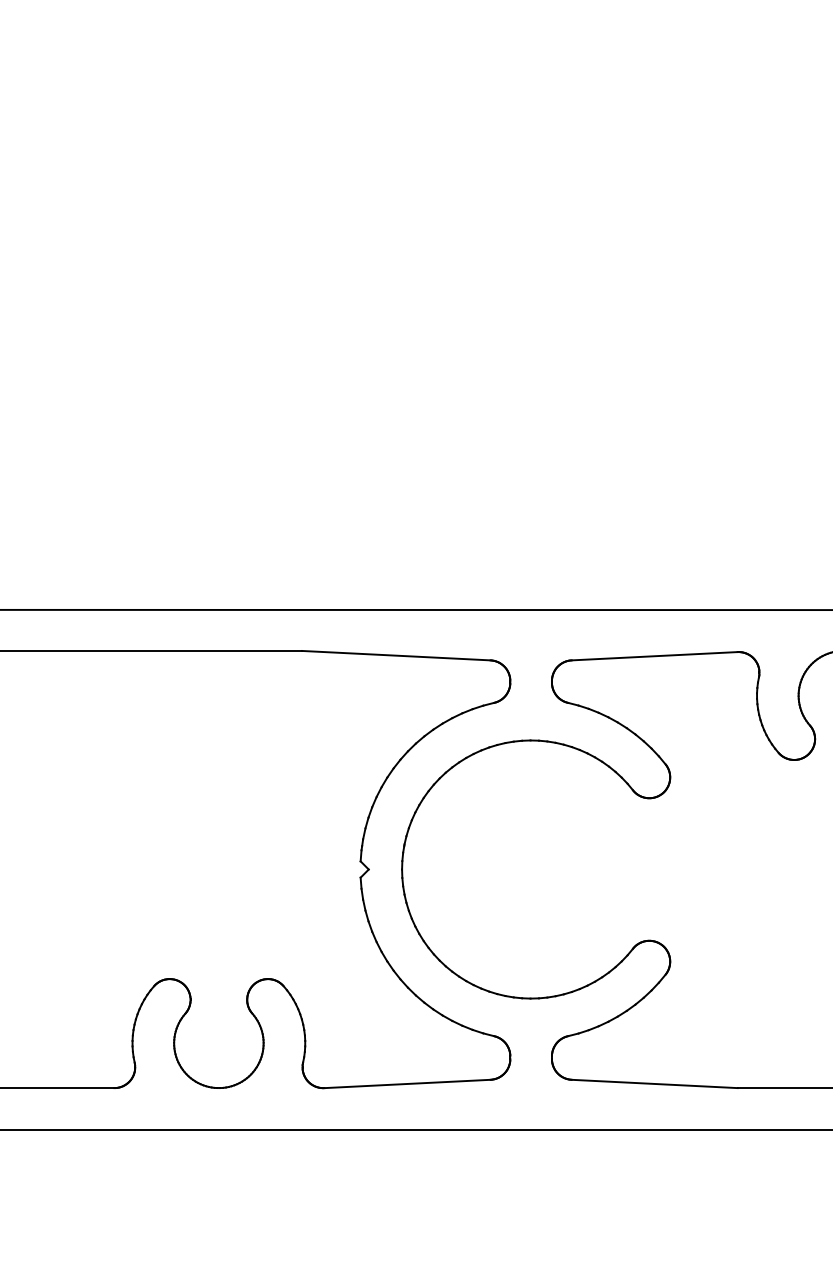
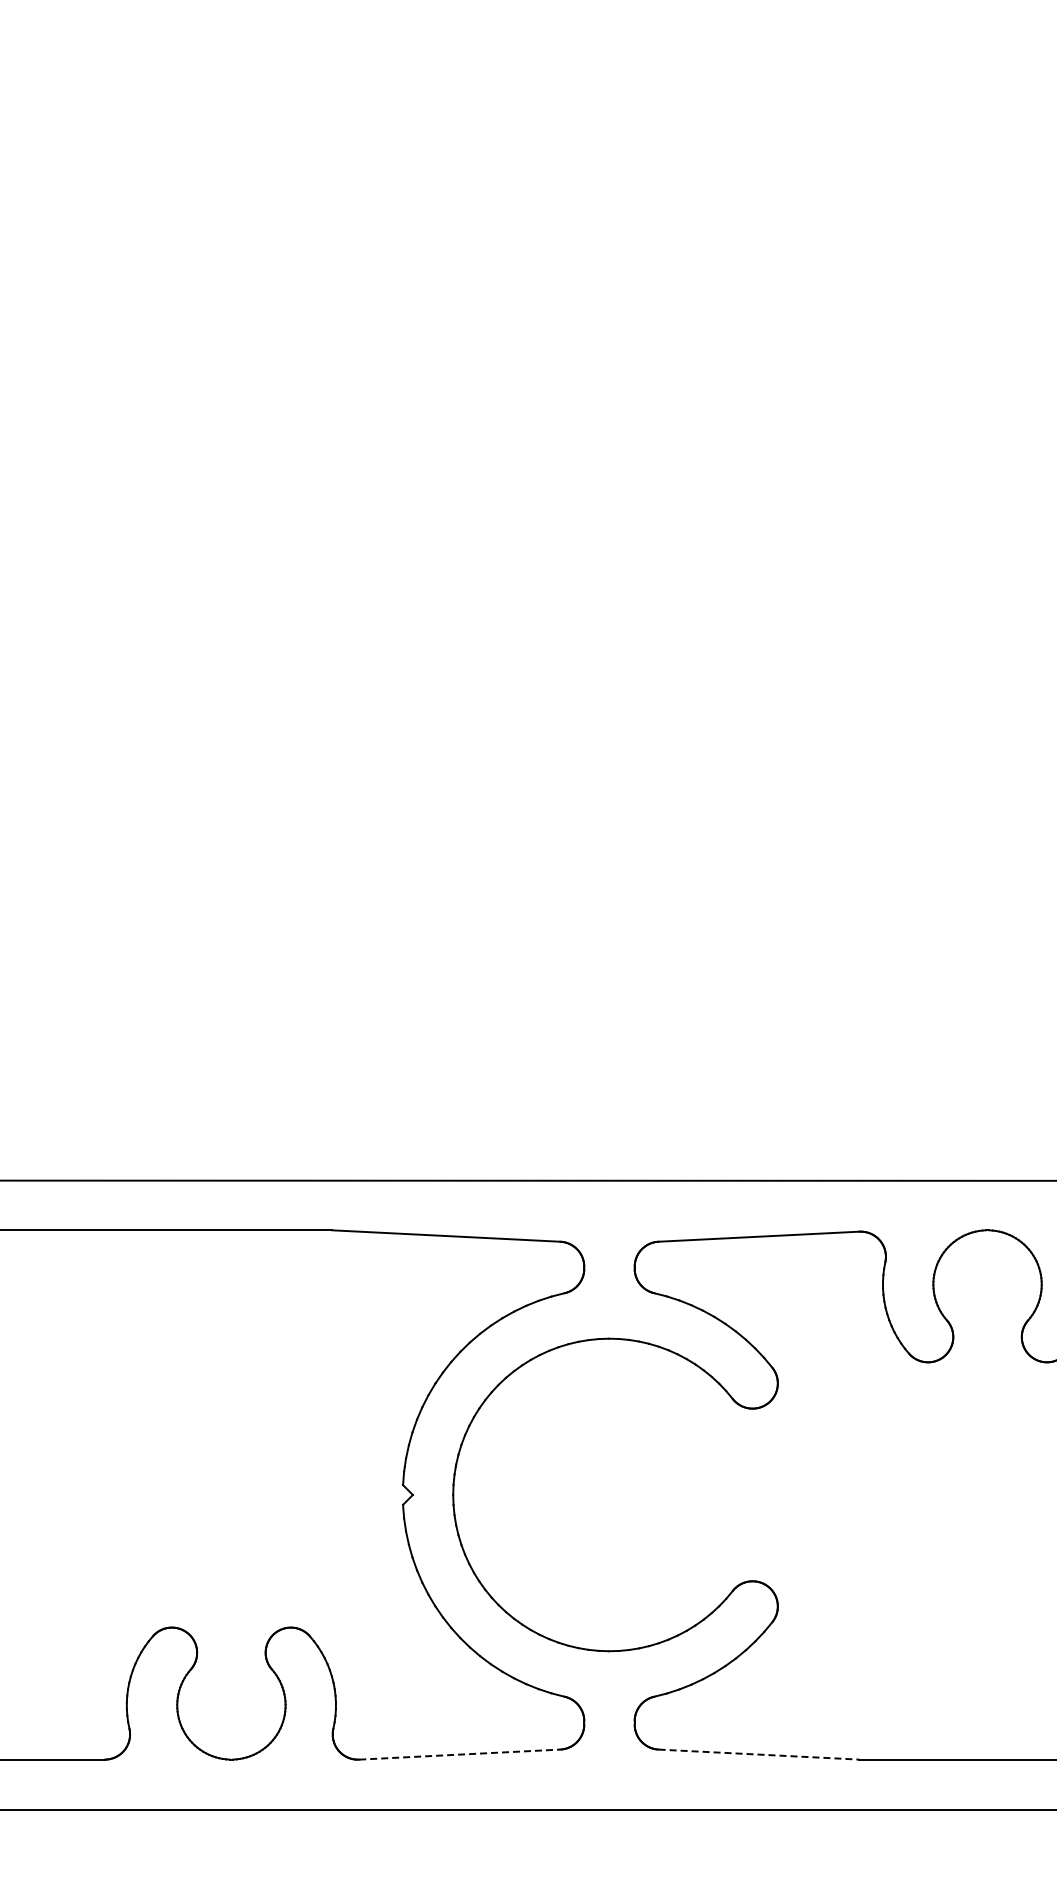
line: (407, 1083) -> (459, 1754), solid -> dashed
line: (655, 1083) -> (759, 1754), solid -> dashed

